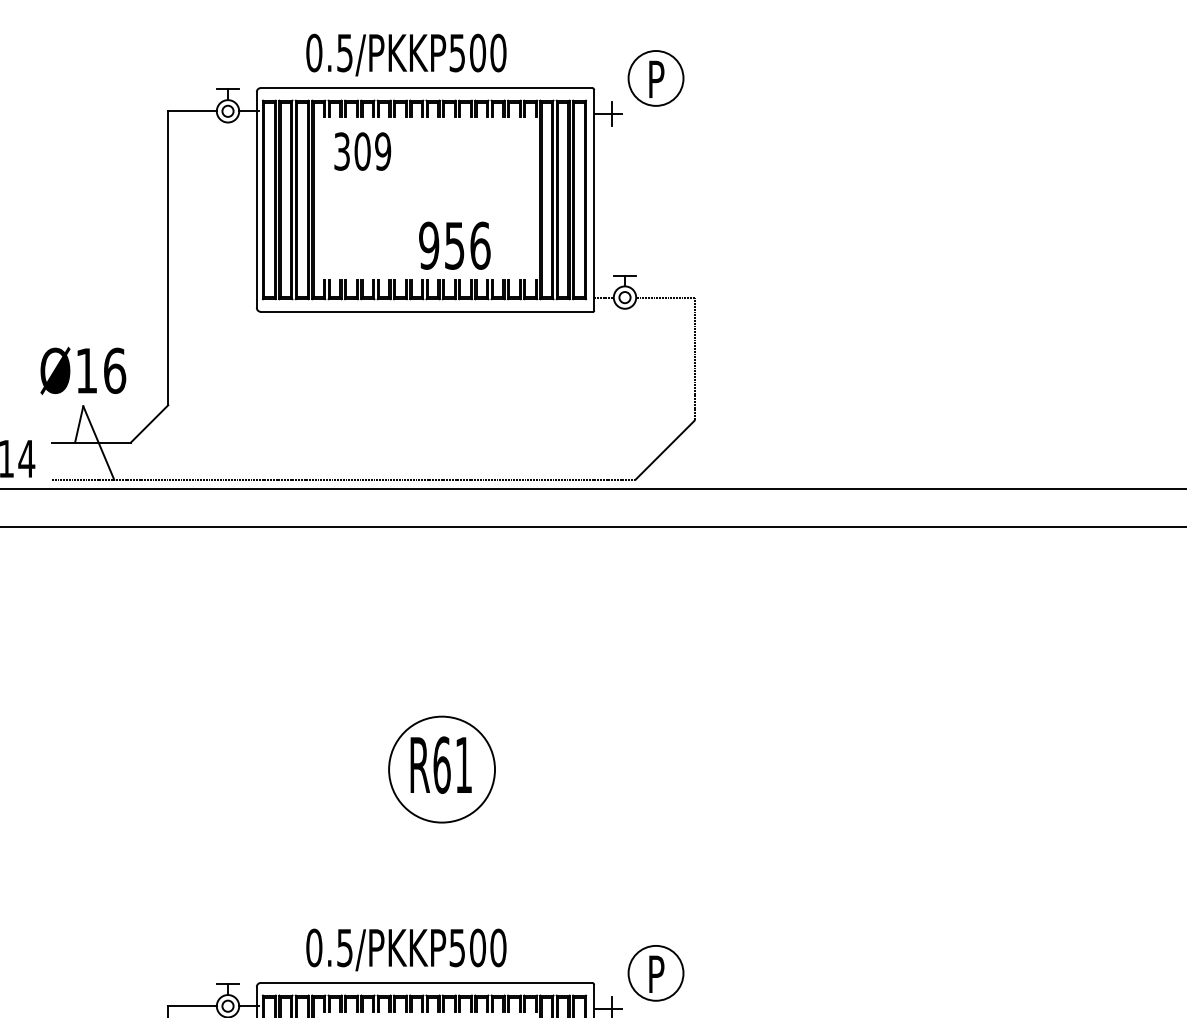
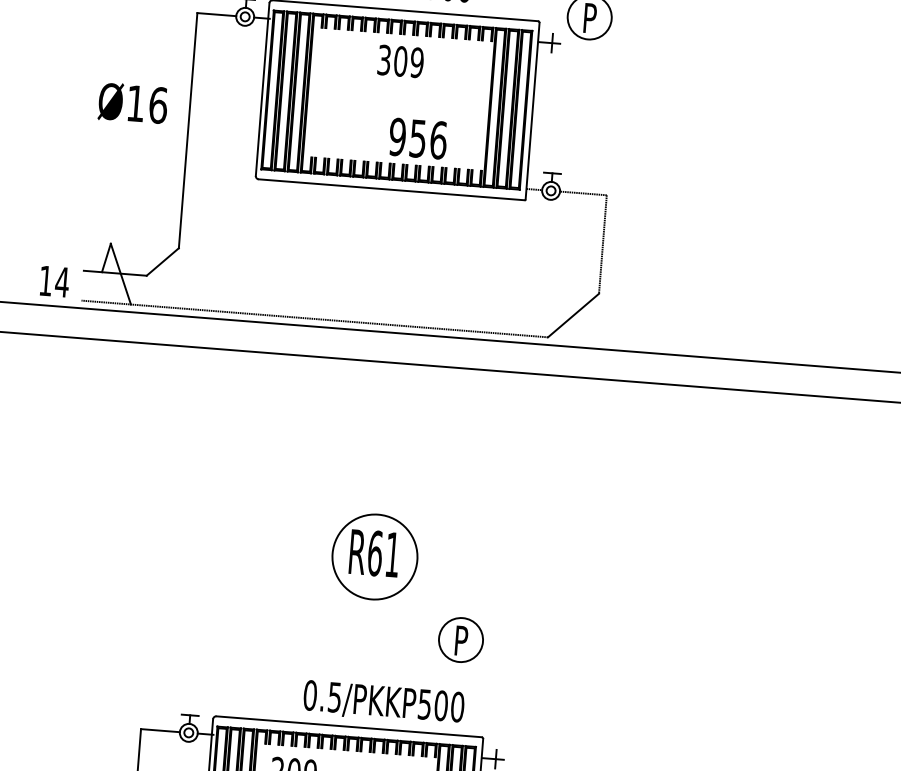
text: (362, 151) -> (400, 61), moved
text: (83, 370) -> (133, 103), moved
text: (406, 949) -> (384, 702), moved
part: (655, 973) -> (460, 640), moved

